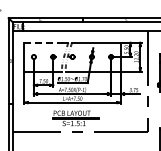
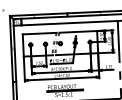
line: (44, 42) -> (38, 33), dashed -> solid

